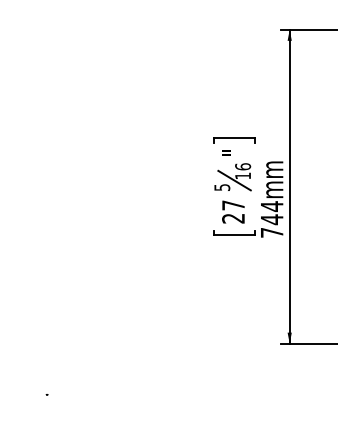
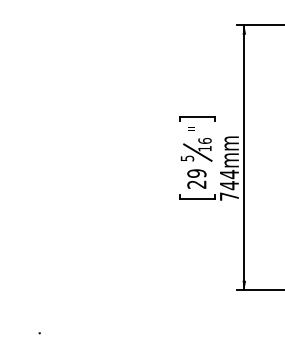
text: (233, 205) -> (196, 173), 27 -> 29

